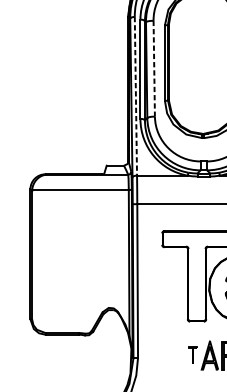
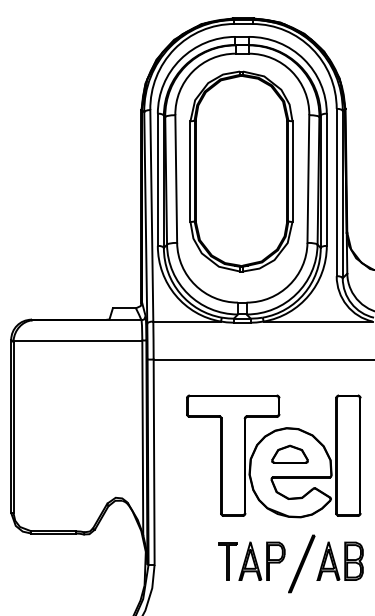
line: (154, 69) -> (176, 179), dashed -> solid
line: (135, 96) -> (151, 215), dashed -> solid
part: (192, 355) -> (227, 561), size x1.67

